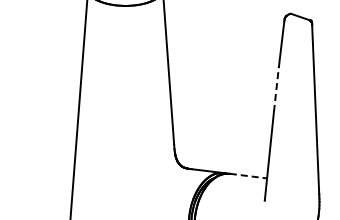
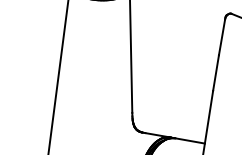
line: (276, 89) -> (216, 73), dashed -> solid
line: (248, 176) -> (190, 141), dashed -> solid

